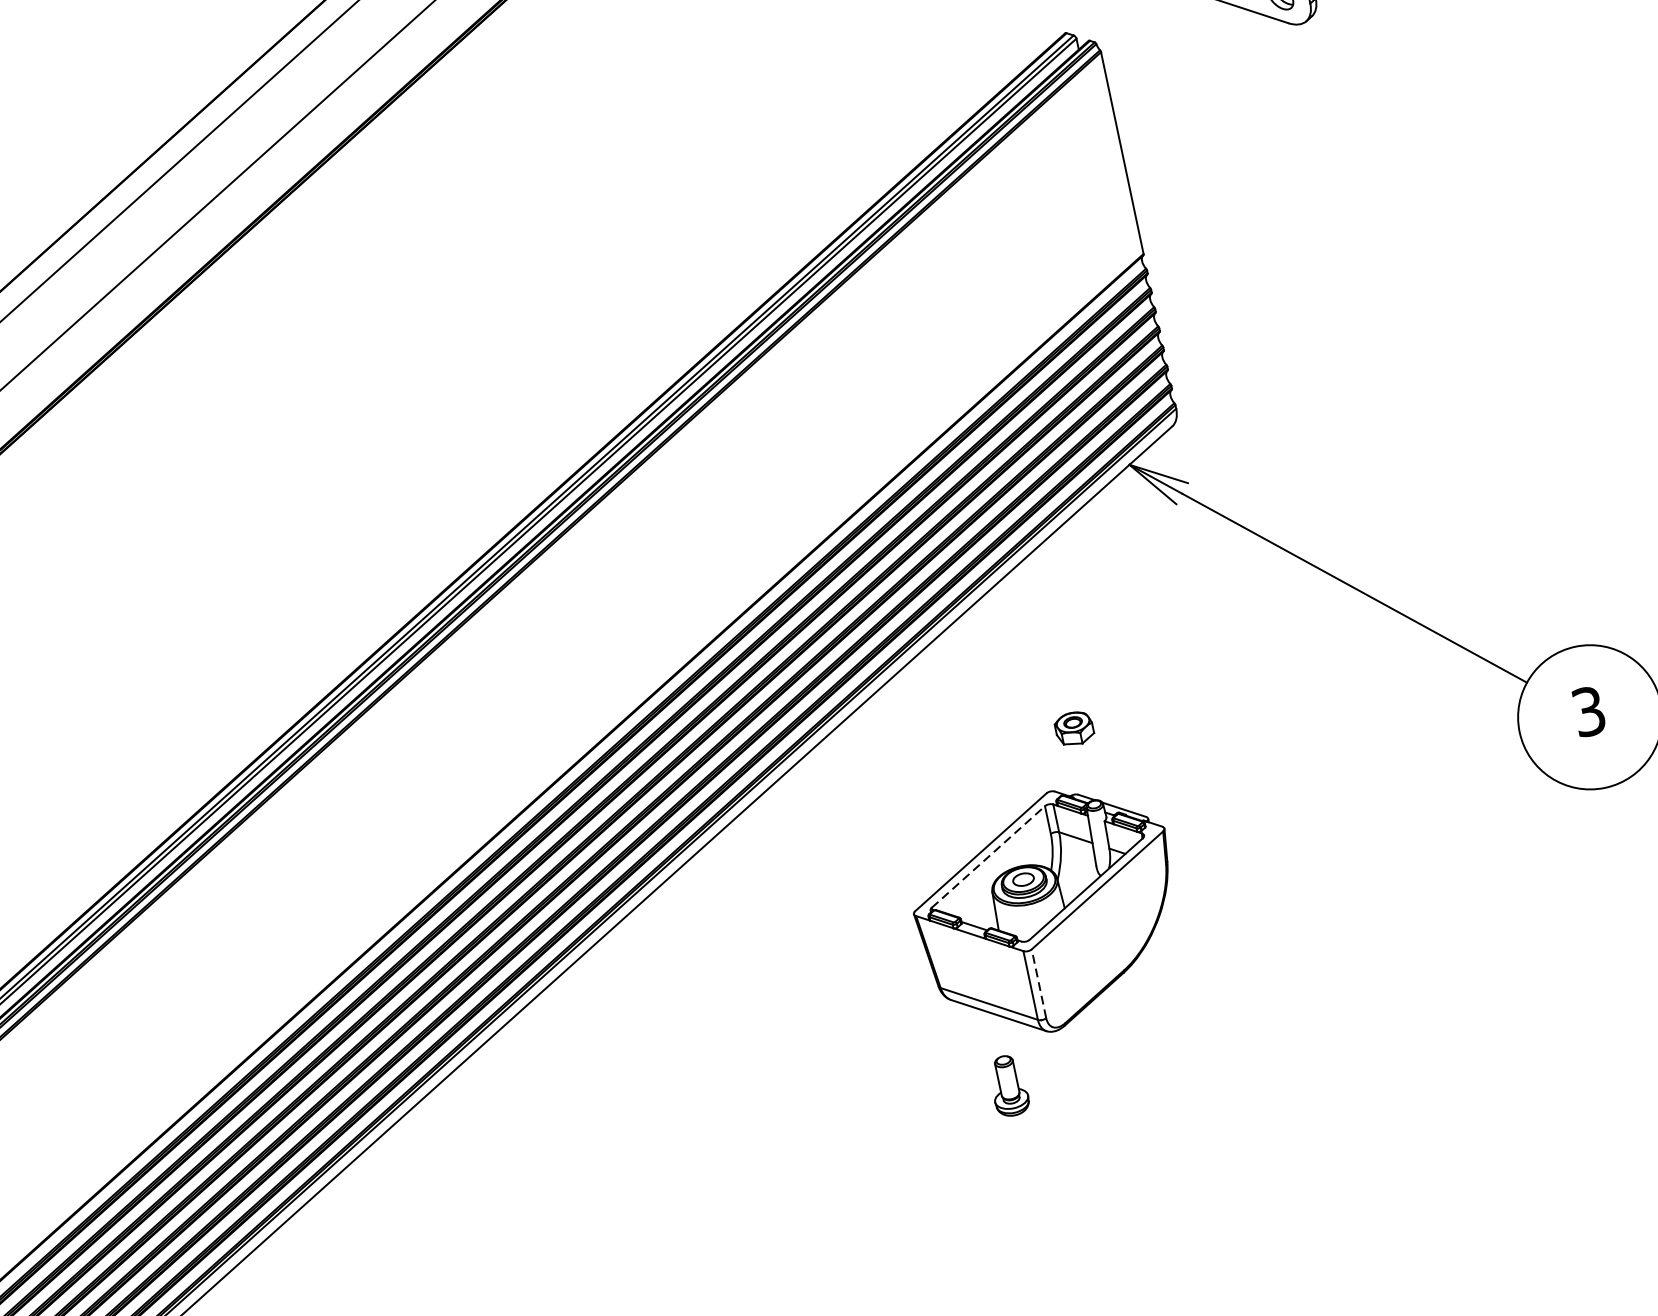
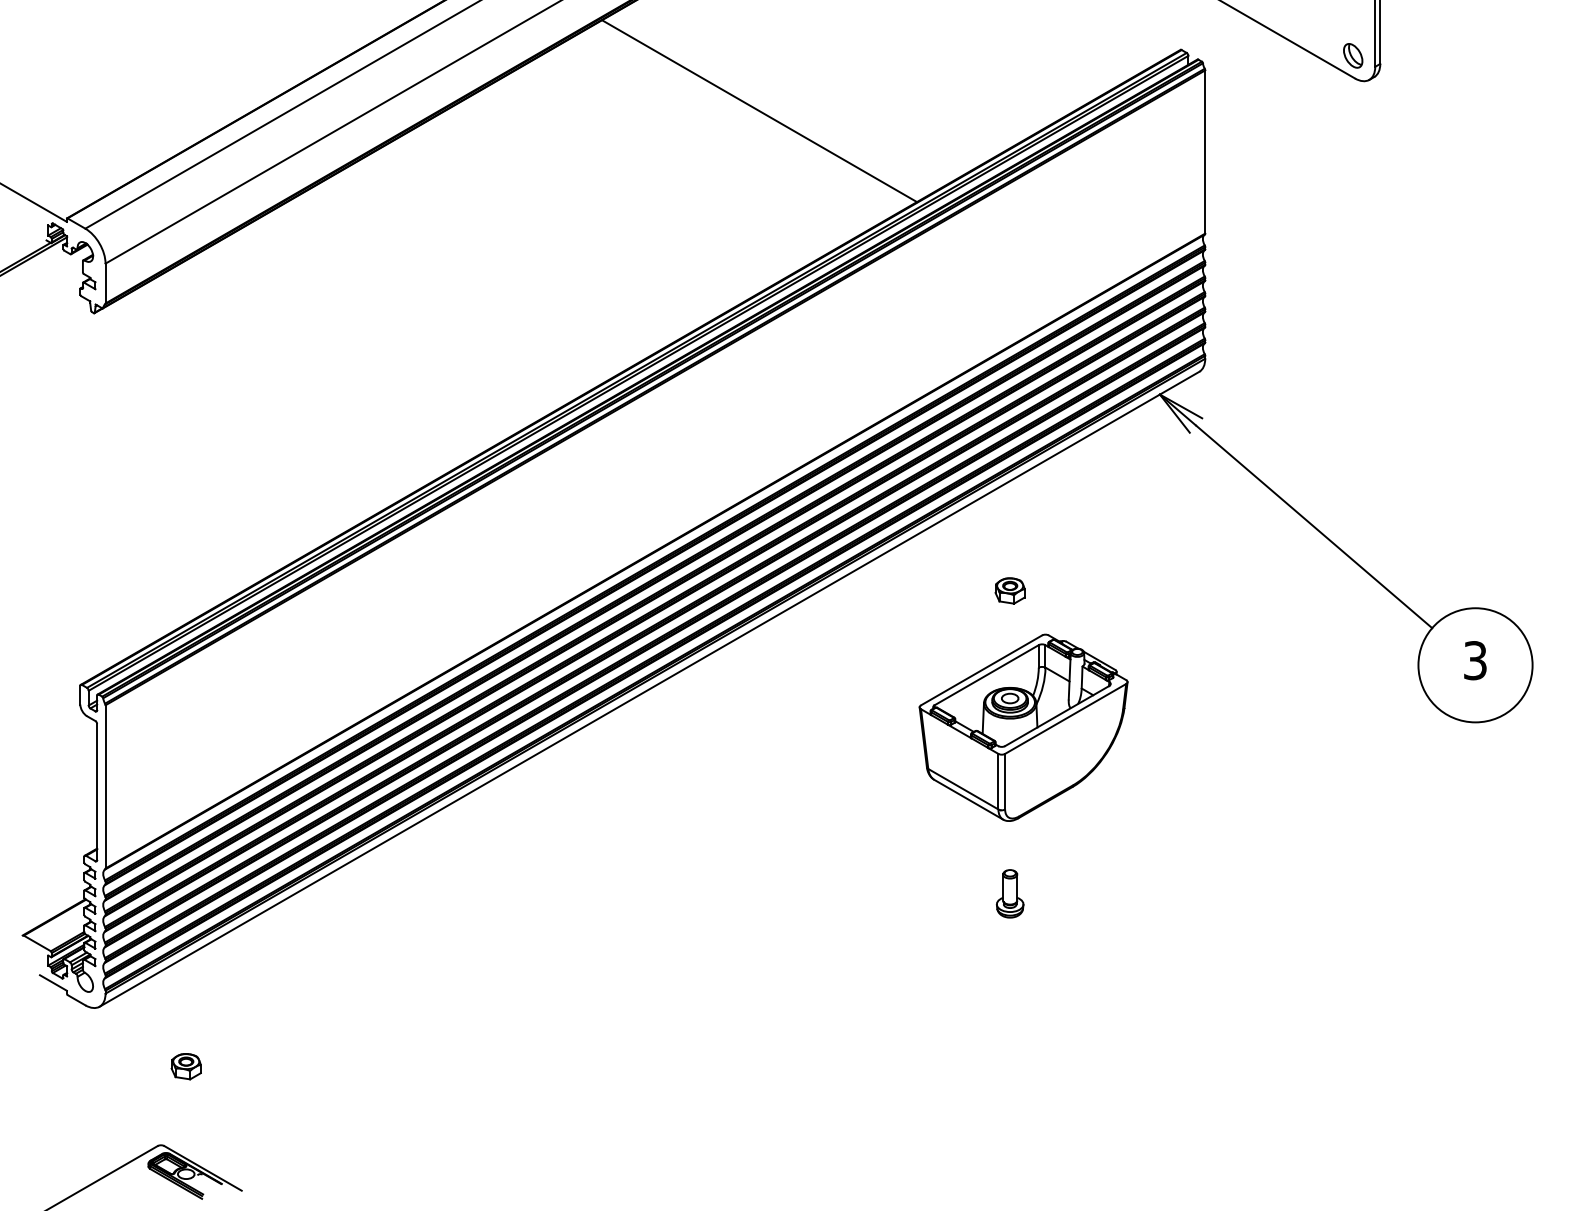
line: (560, 219) -> (759, 111), added
part: (1073, 728) -> (1009, 590), moved
line: (989, 857) -> (987, 675), dashed -> solid
line: (1039, 983) -> (1005, 781), dashed -> solid
part: (1009, 1085) -> (1010, 893), moved

